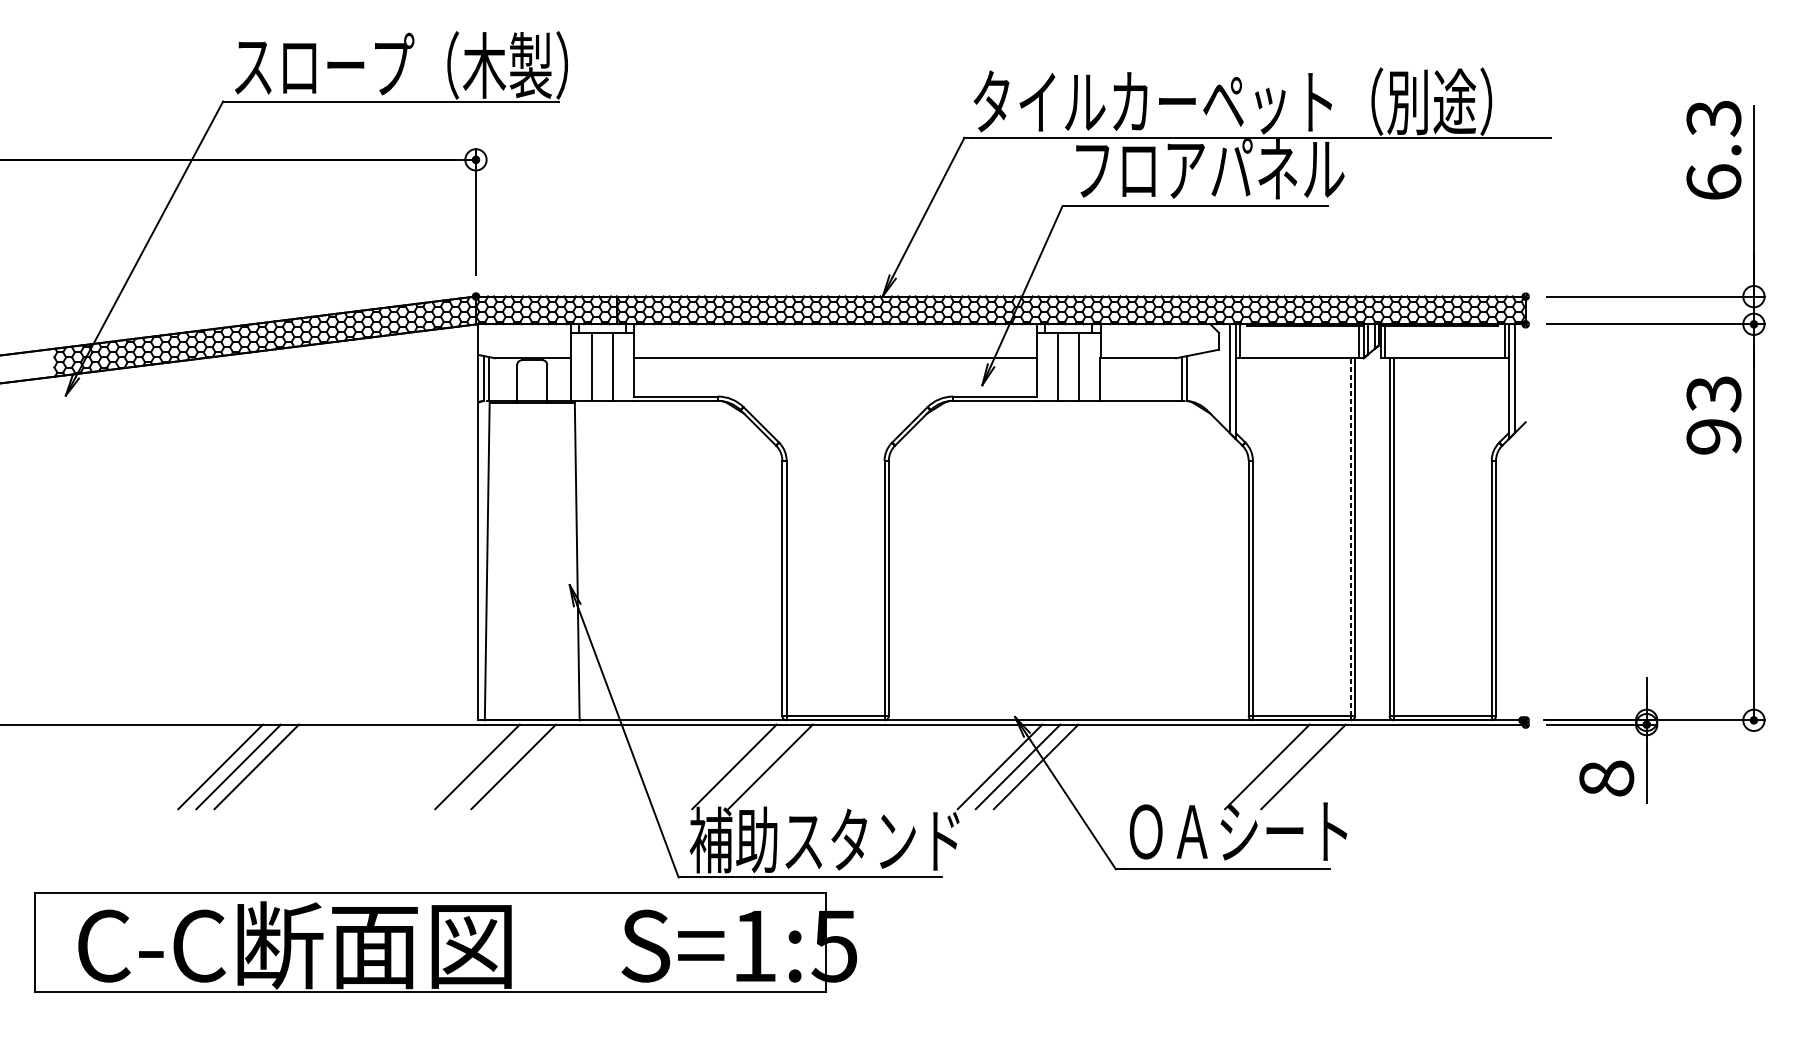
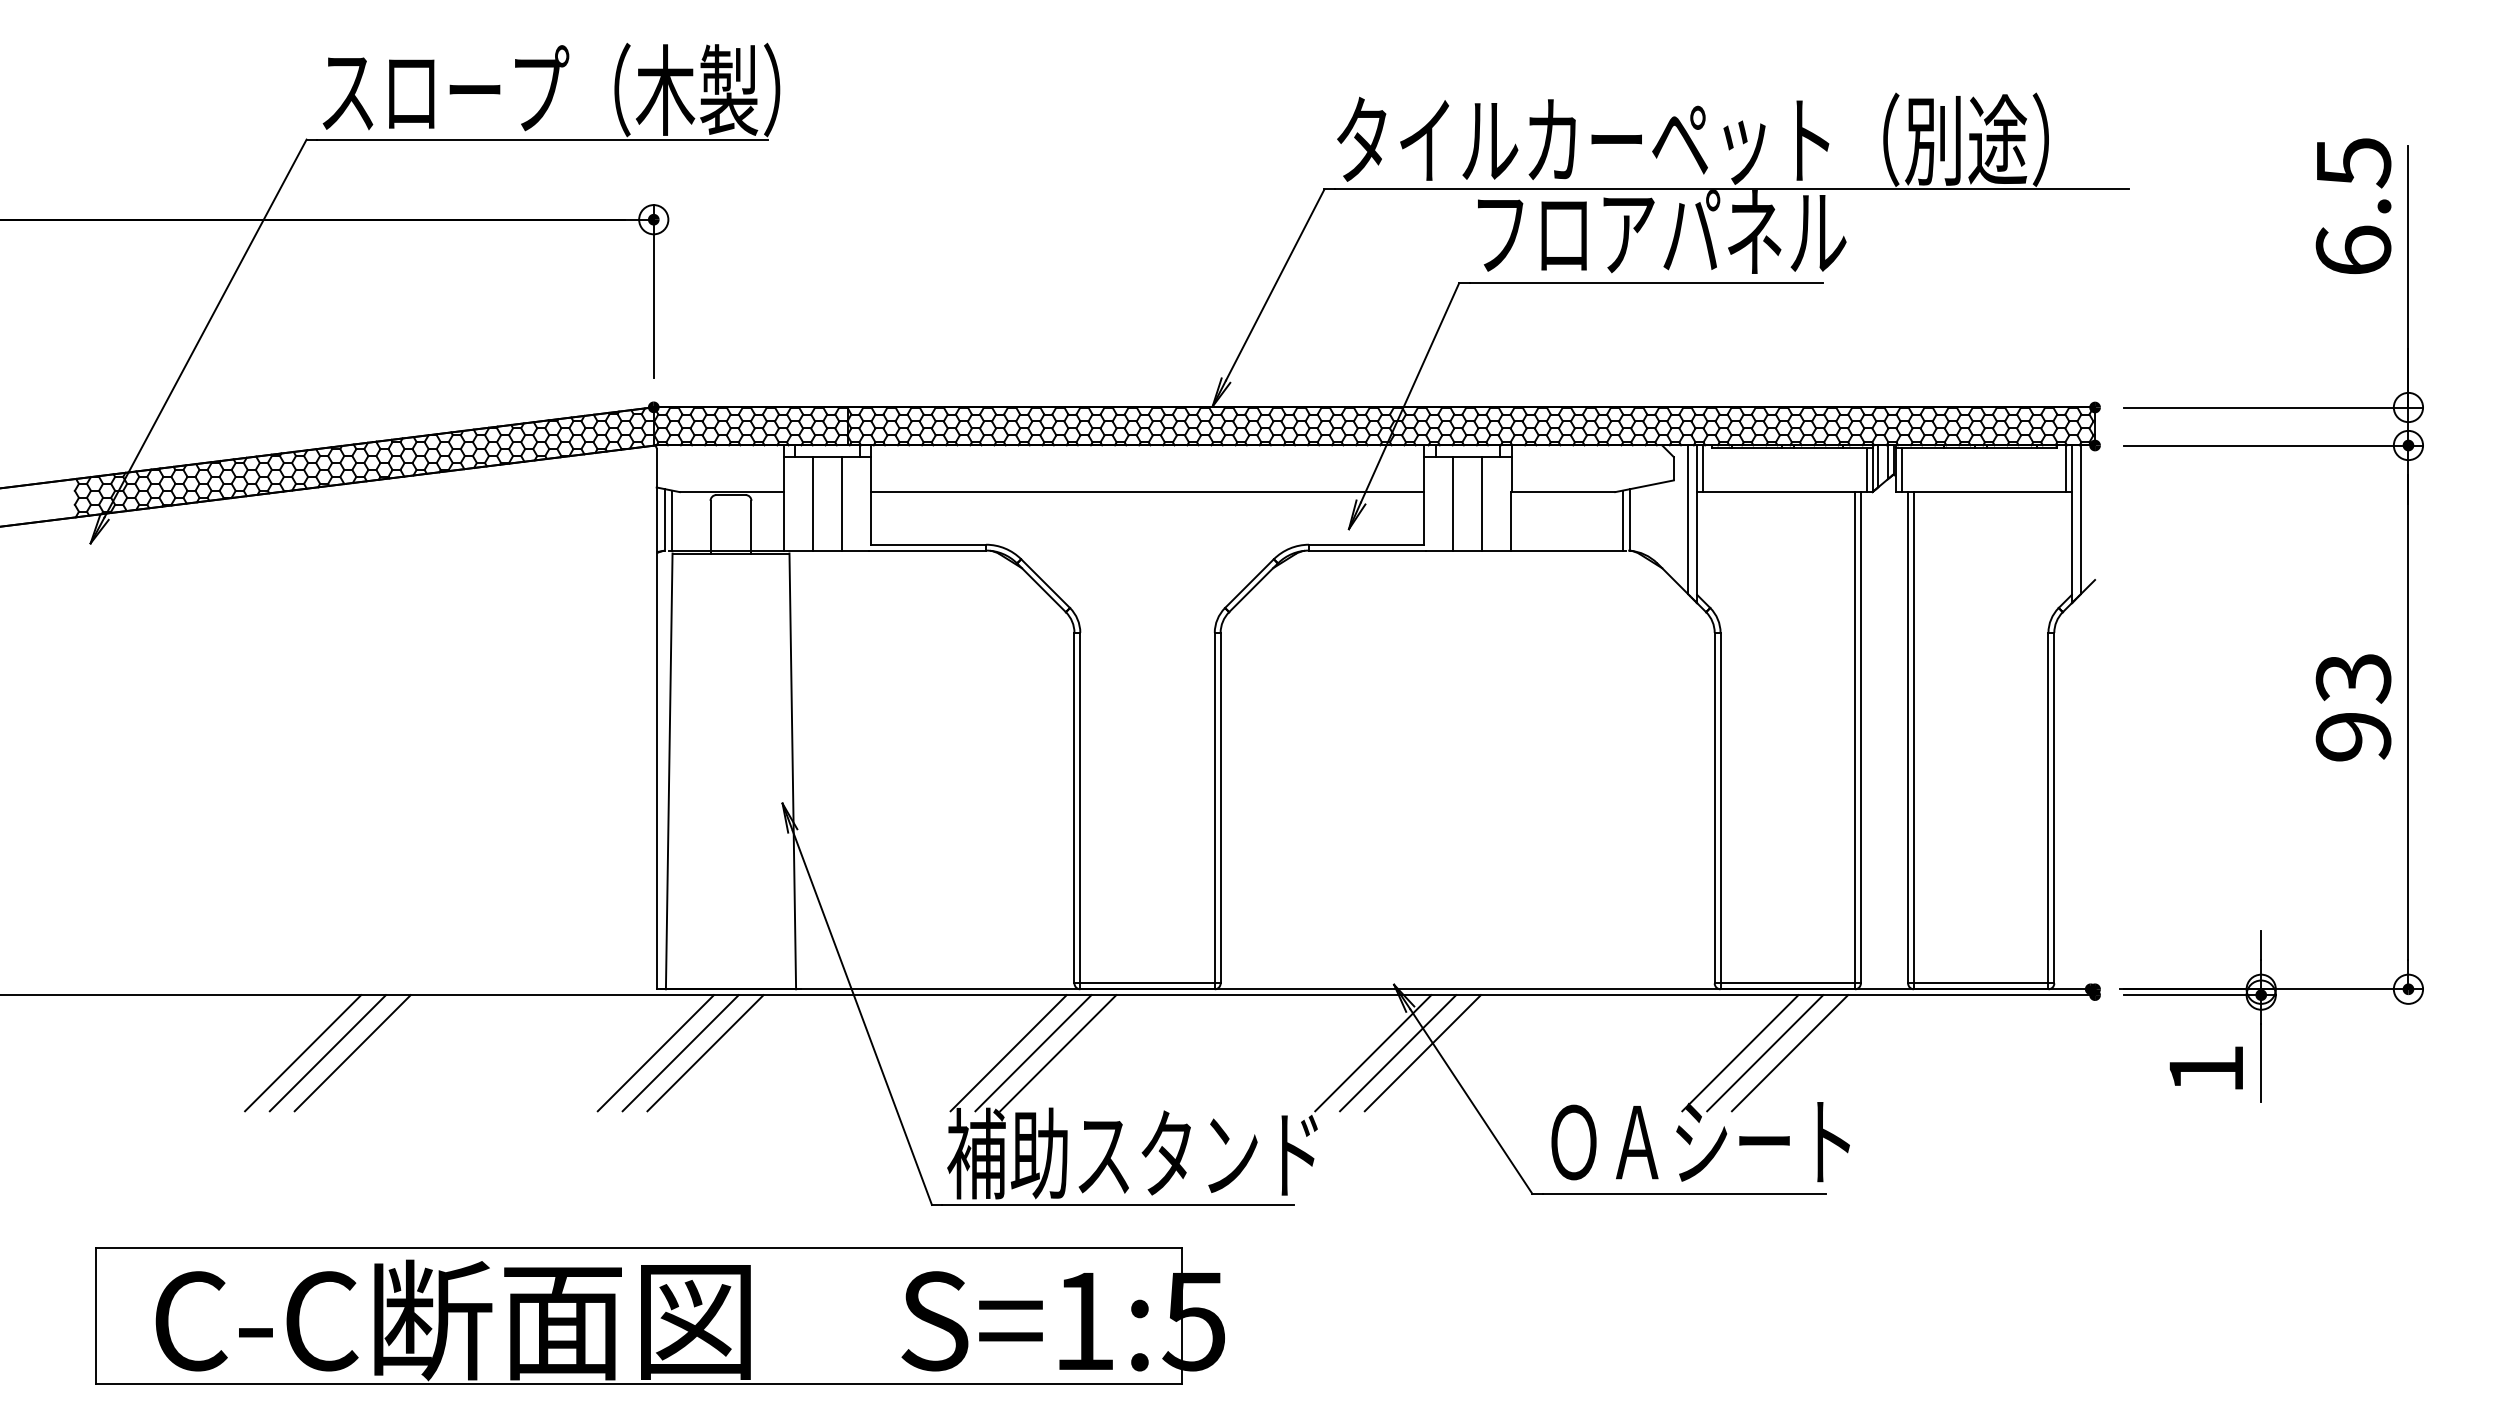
text: (1713, 118) -> (2353, 163), 6.3 -> 6.5
text: (1713, 415) -> (2353, 707), moved
line: (1351, 536) -> (1855, 737), dashed -> solid
line: (495, 767) -> (680, 1053), added
line: (752, 767) -> (1033, 1053), added
line: (1285, 767) -> (1765, 1053), added
text: (1606, 778) -> (2206, 1068), 8 -> 1
part: (445, 941) -> (659, 1315), moved

